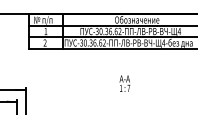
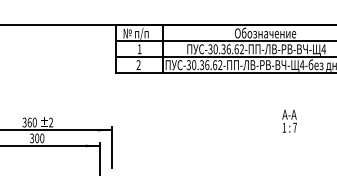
text: (124, 83) -> (289, 121), moved

